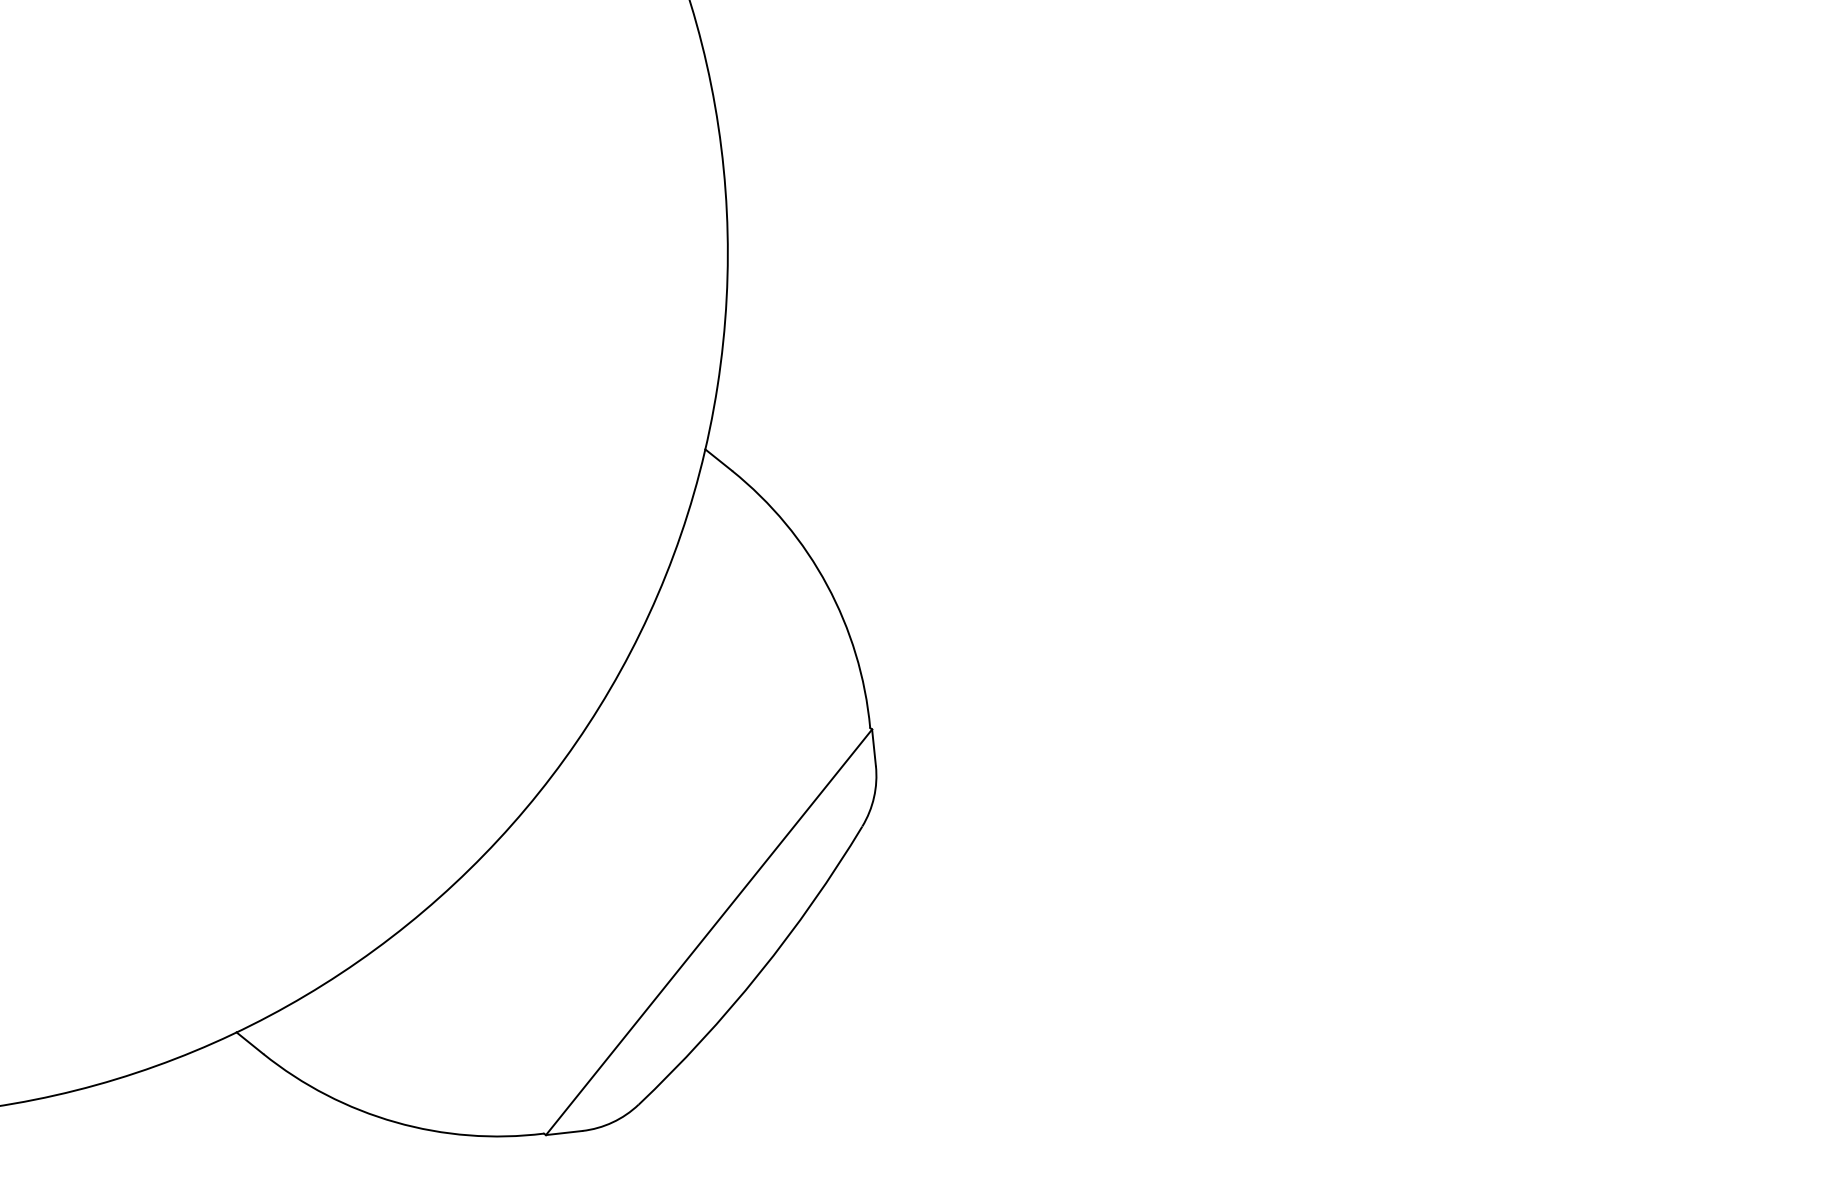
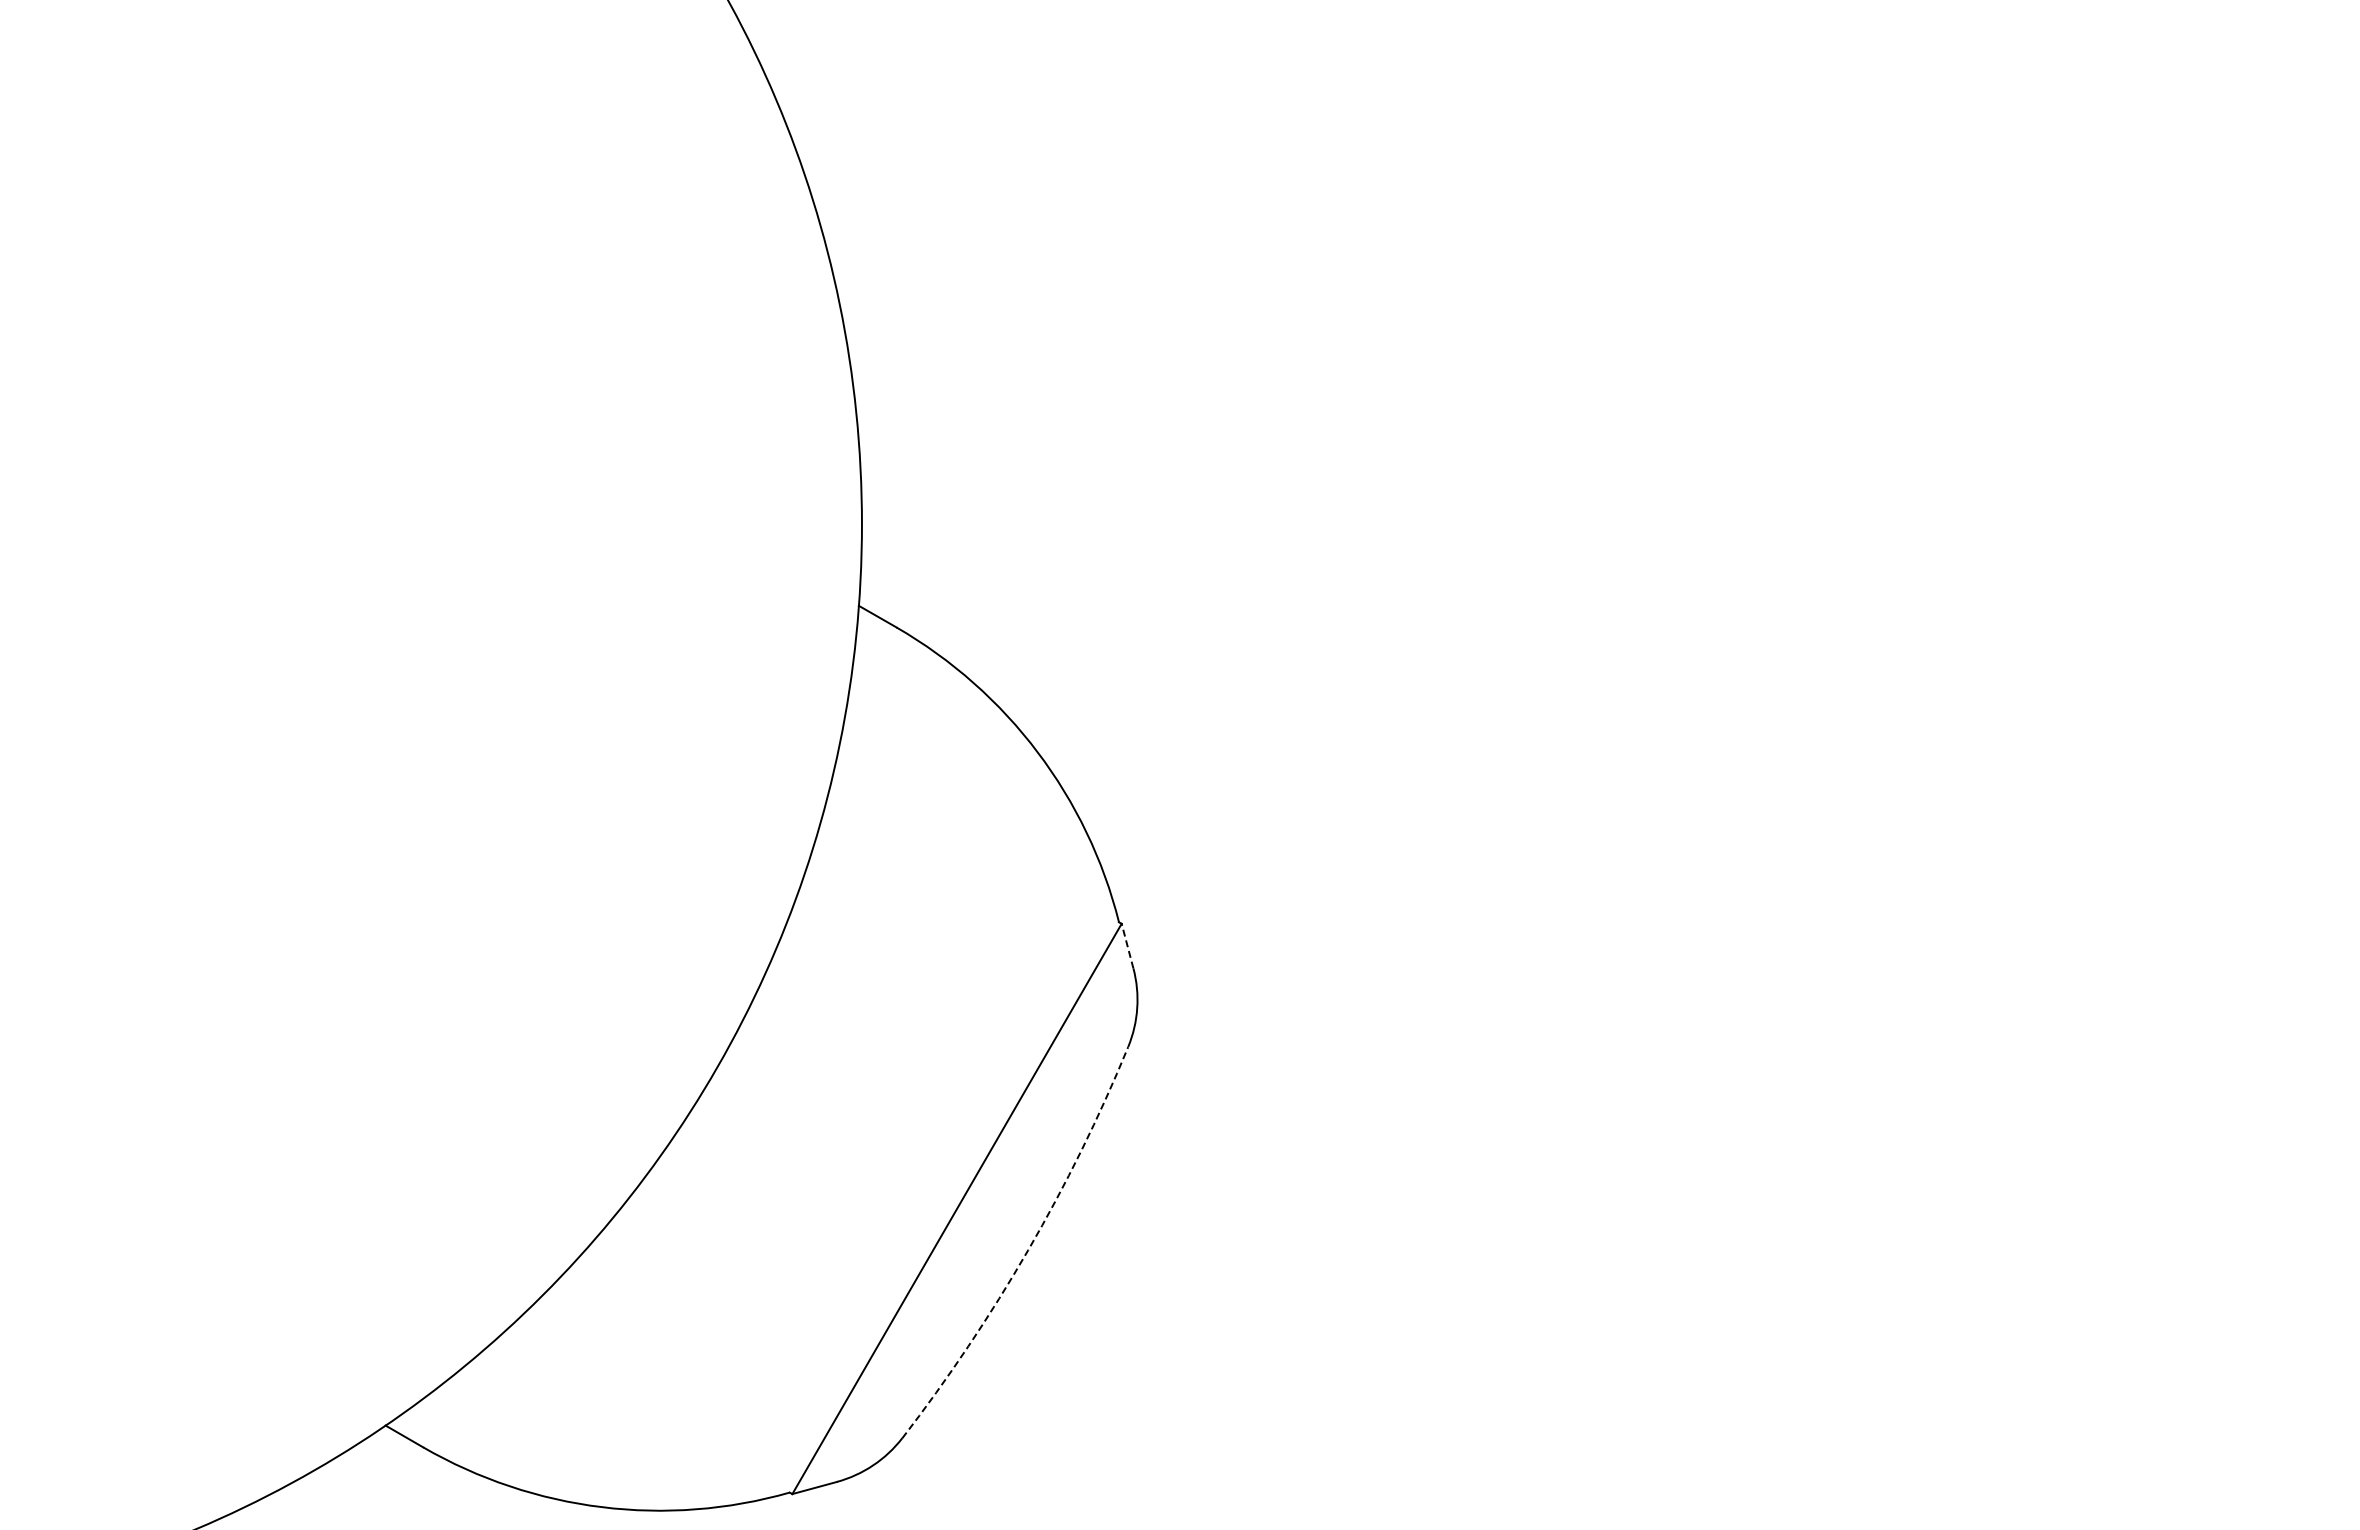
line: (874, 747) -> (1127, 945), solid -> dashed
arc: (759, 973) -> (1028, 1250), solid -> dashed

